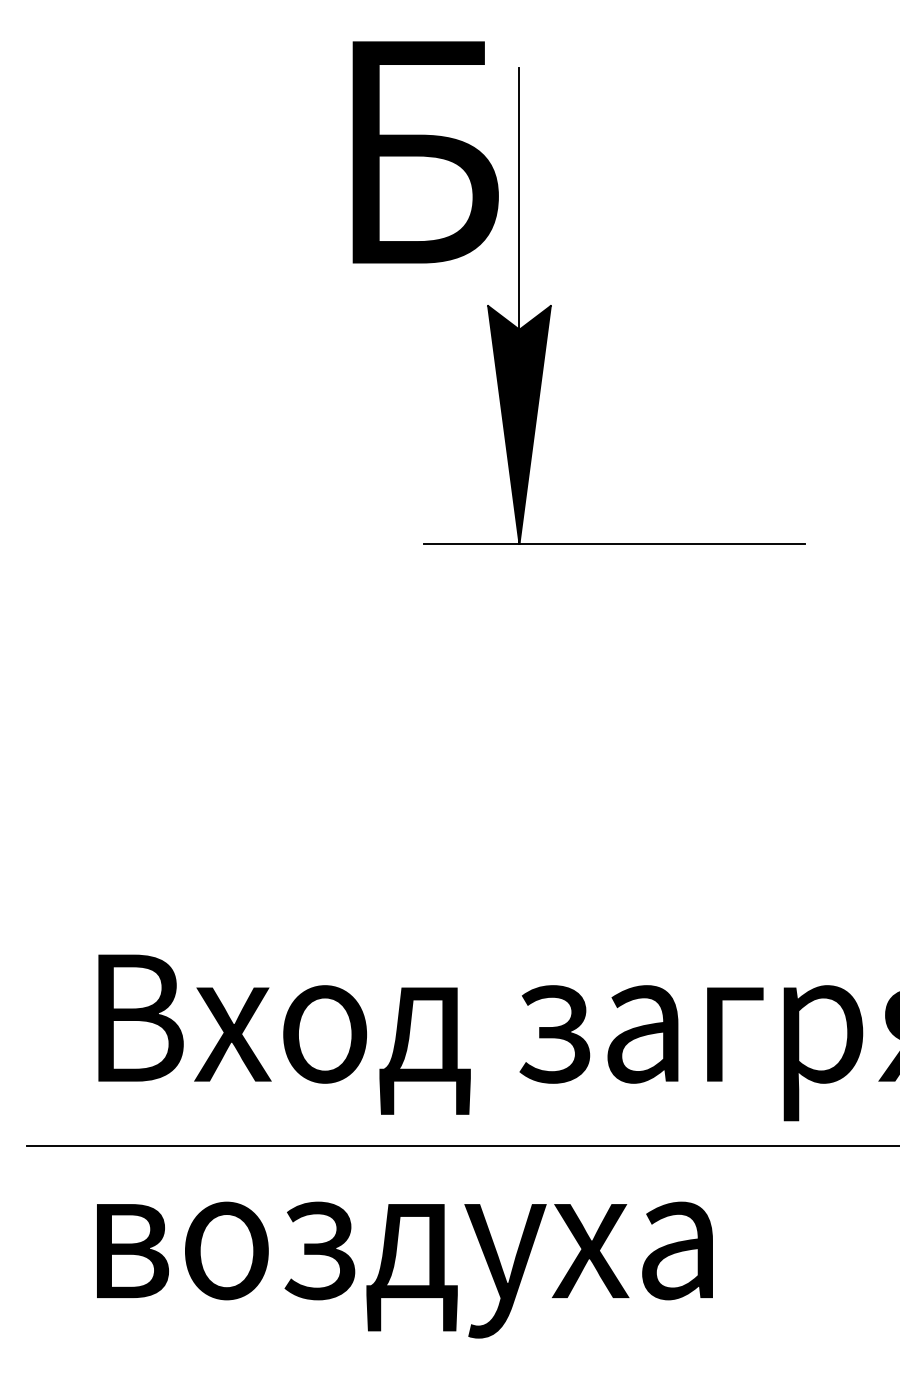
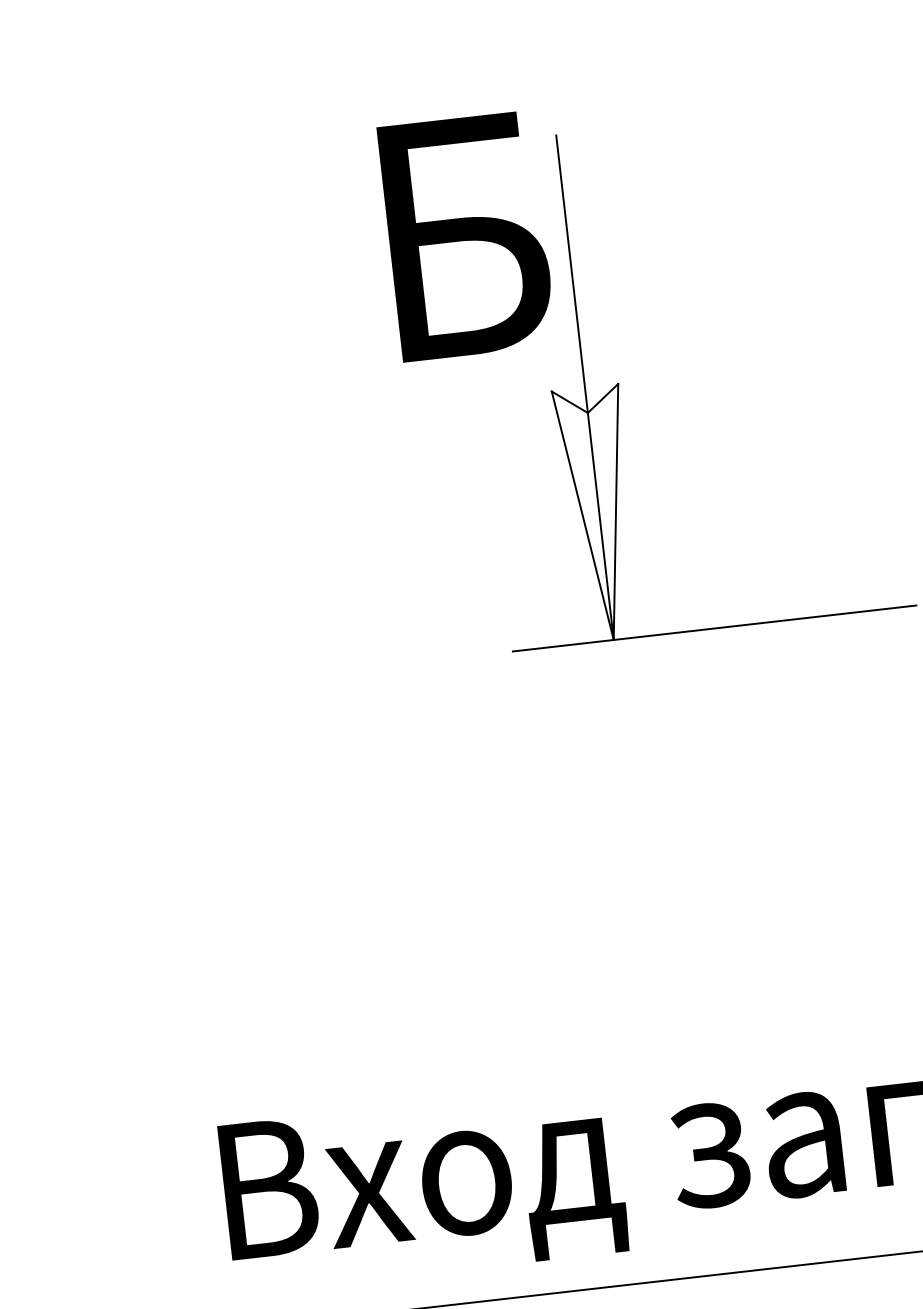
fill: (519, 424) -> (599, 513), removed

